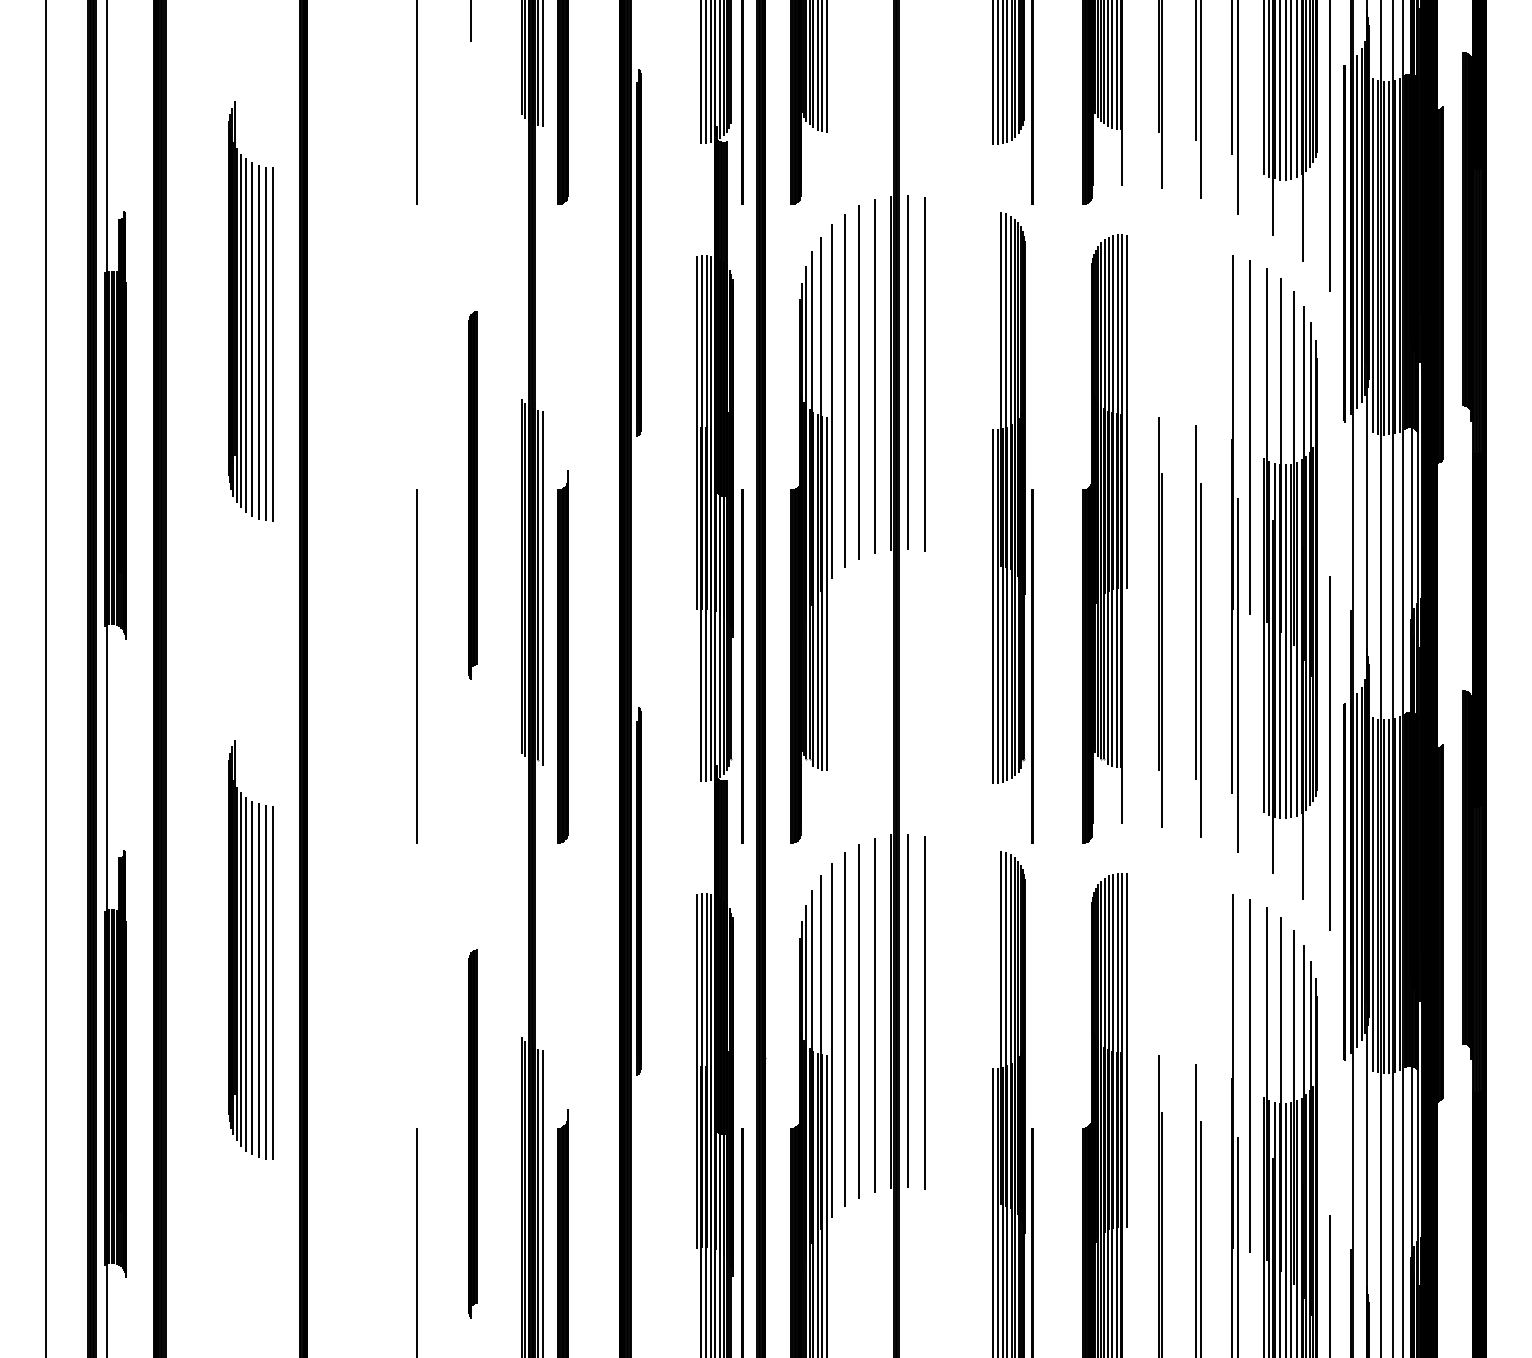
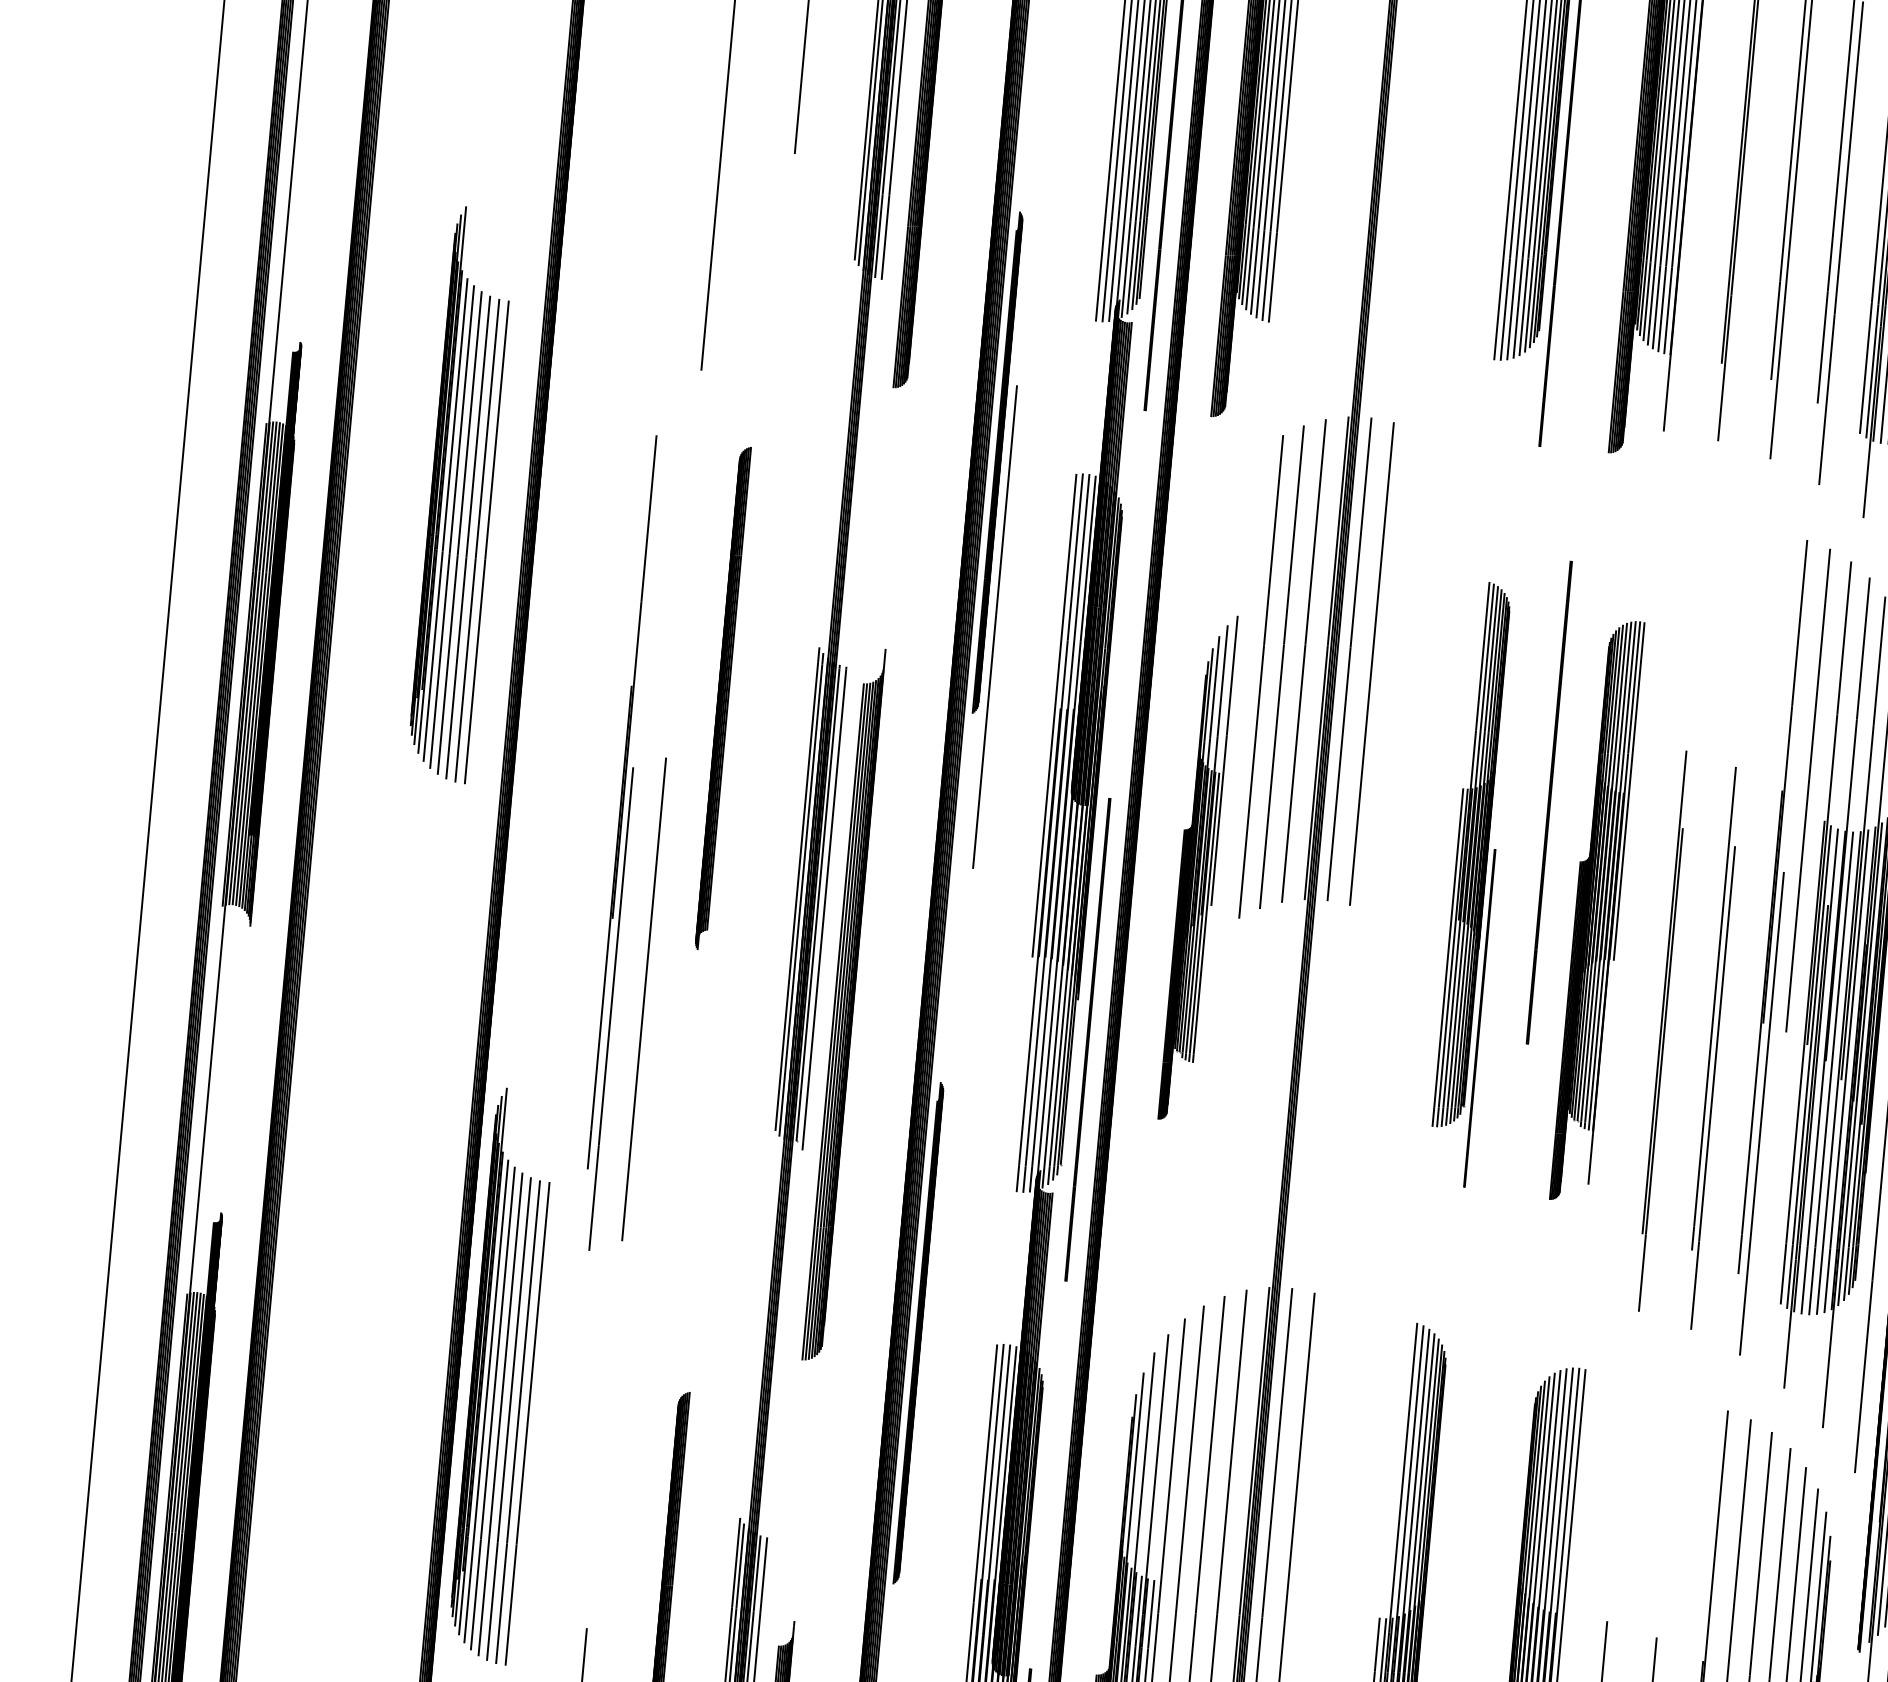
line: (647, 372) -> (994, 627), added
line: (1062, 463) -> (1548, 802), added
part: (472, 495) -> (722, 698), moved
part: (1012, 527) -> (1472, 883), size x0.7
part: (811, 533) -> (1197, 866), size x0.6
part: (1104, 538) -> (1596, 910), size x0.7
part: (390, 553) -> (621, 841), added
part: (562, 656) -> (843, 1003), size x1.4
part: (250, 949) -> (501, 1375), moved

